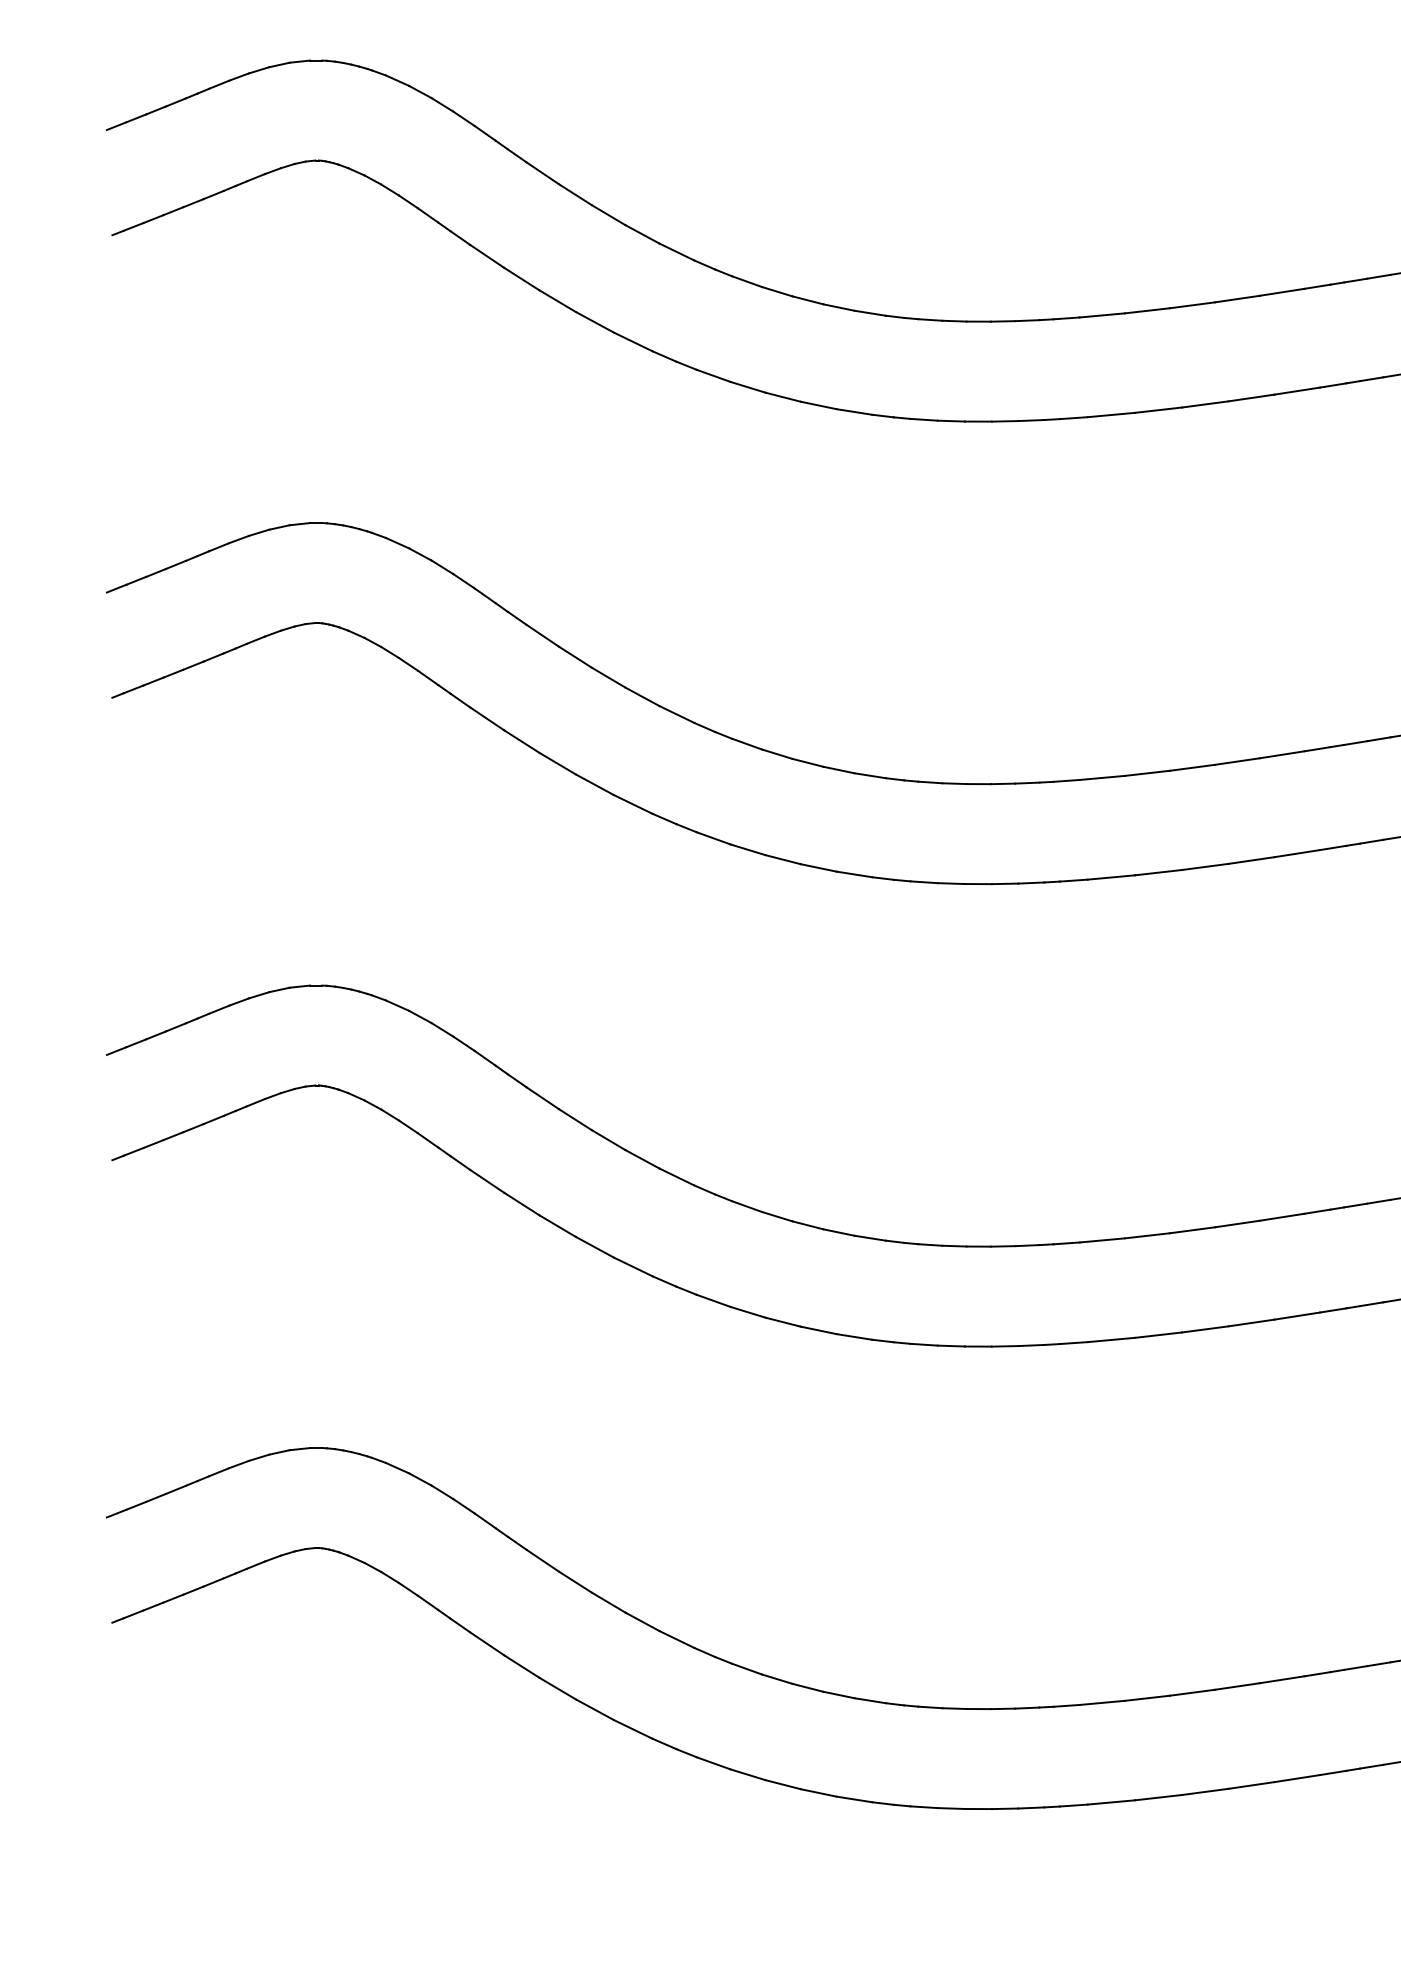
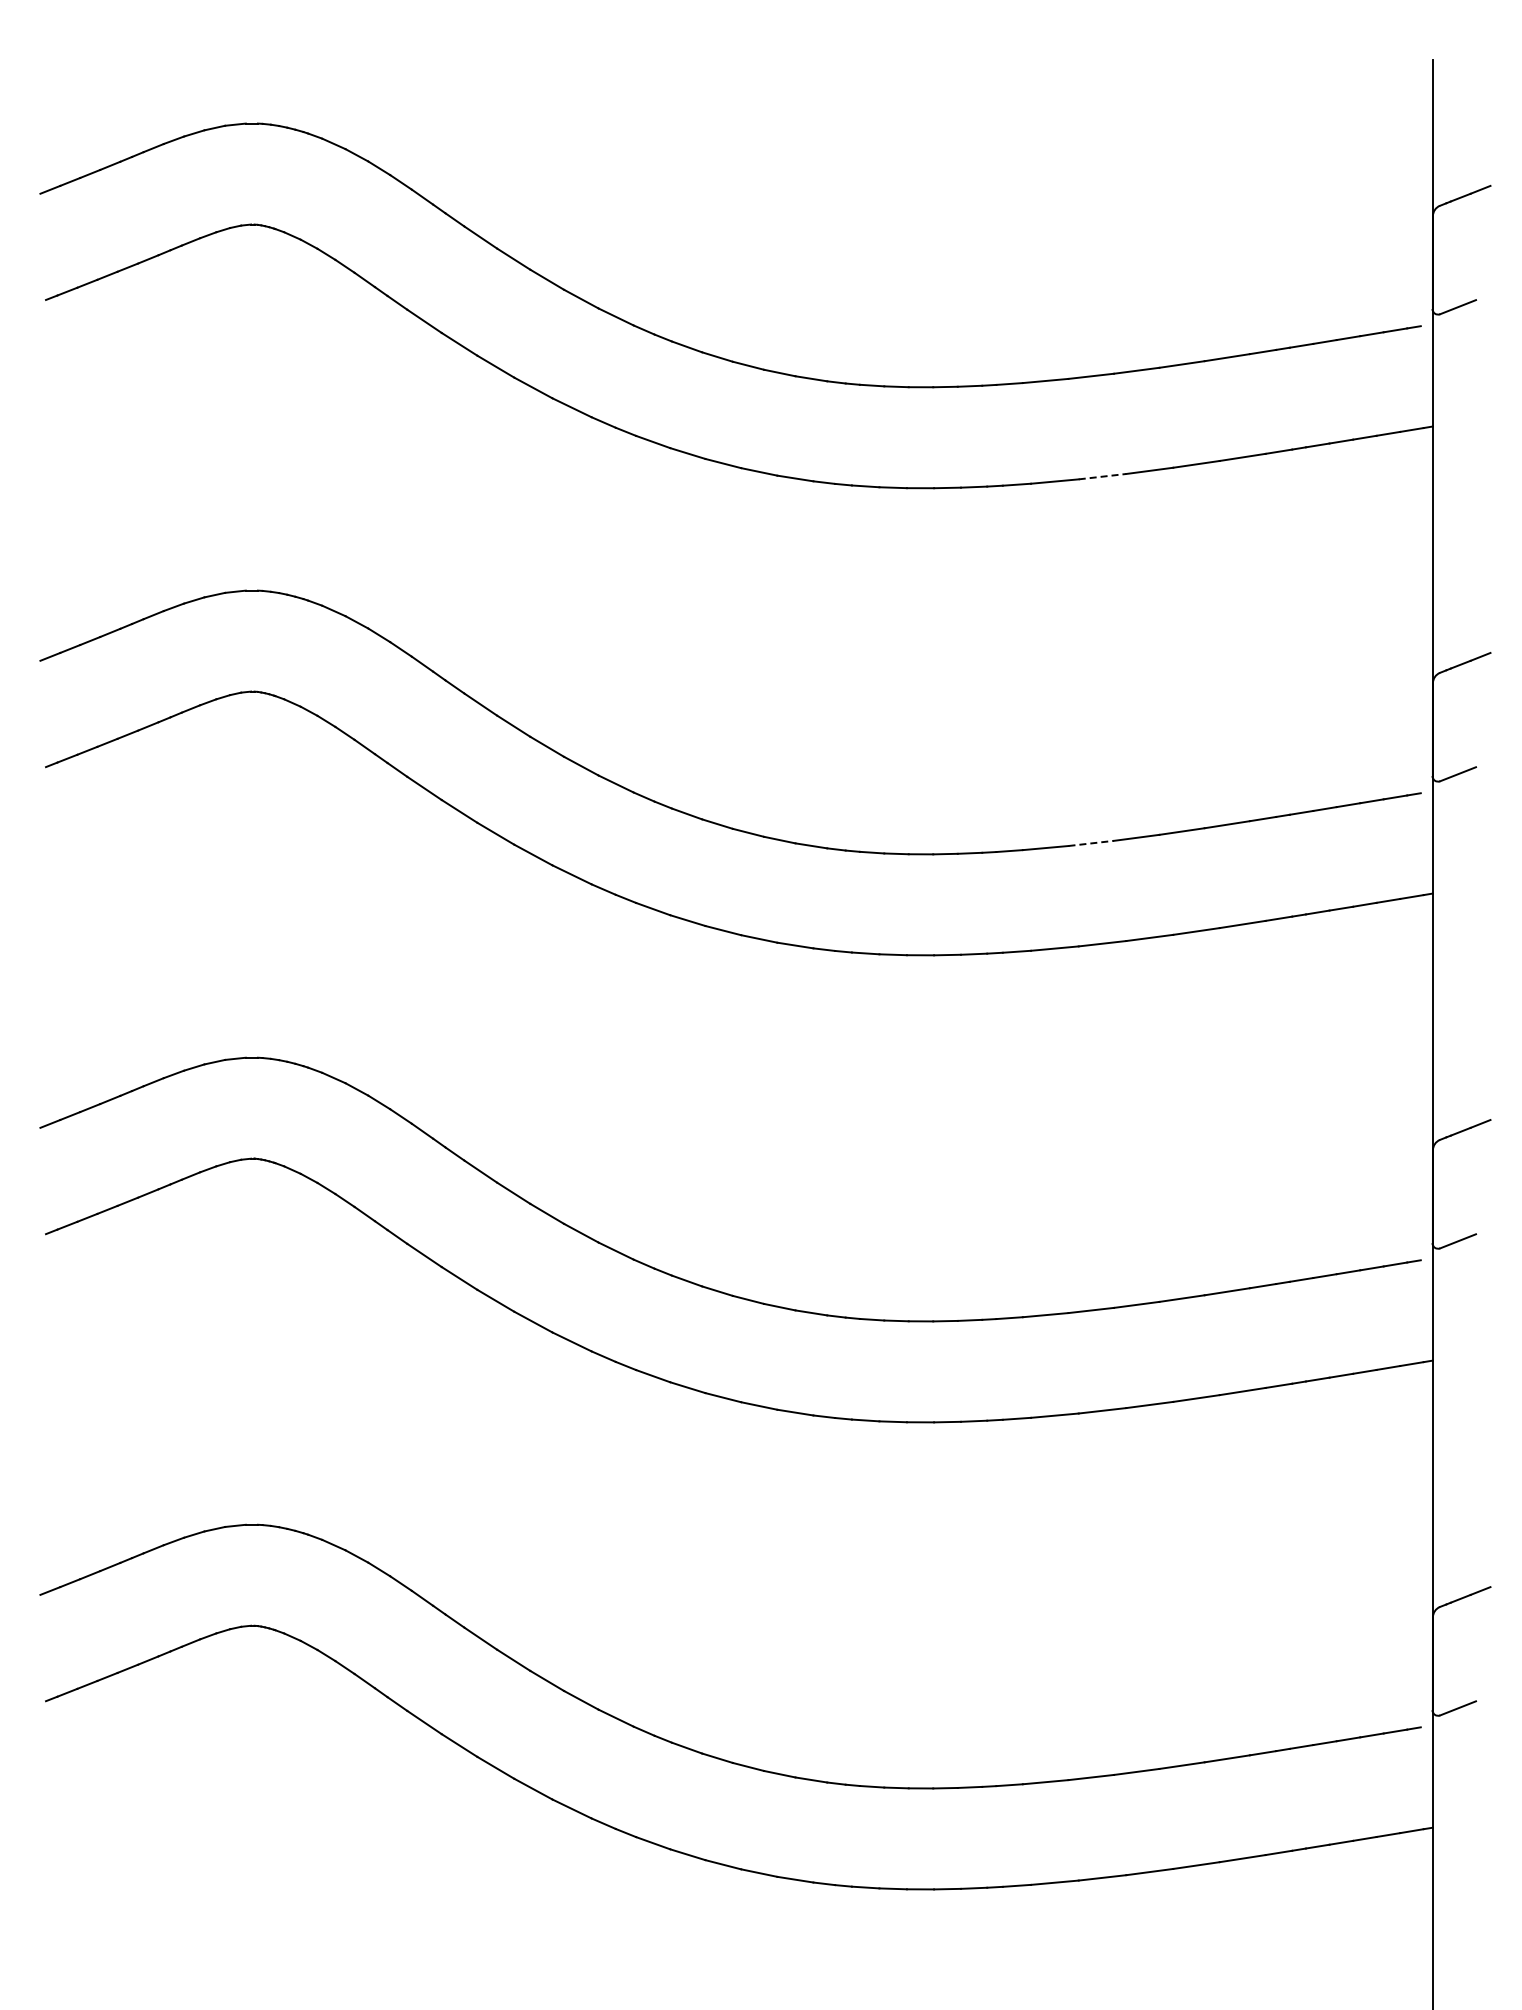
line: (1158, 410) -> (1102, 476), solid -> dashed
line: (1147, 773) -> (1091, 843), solid -> dashed

